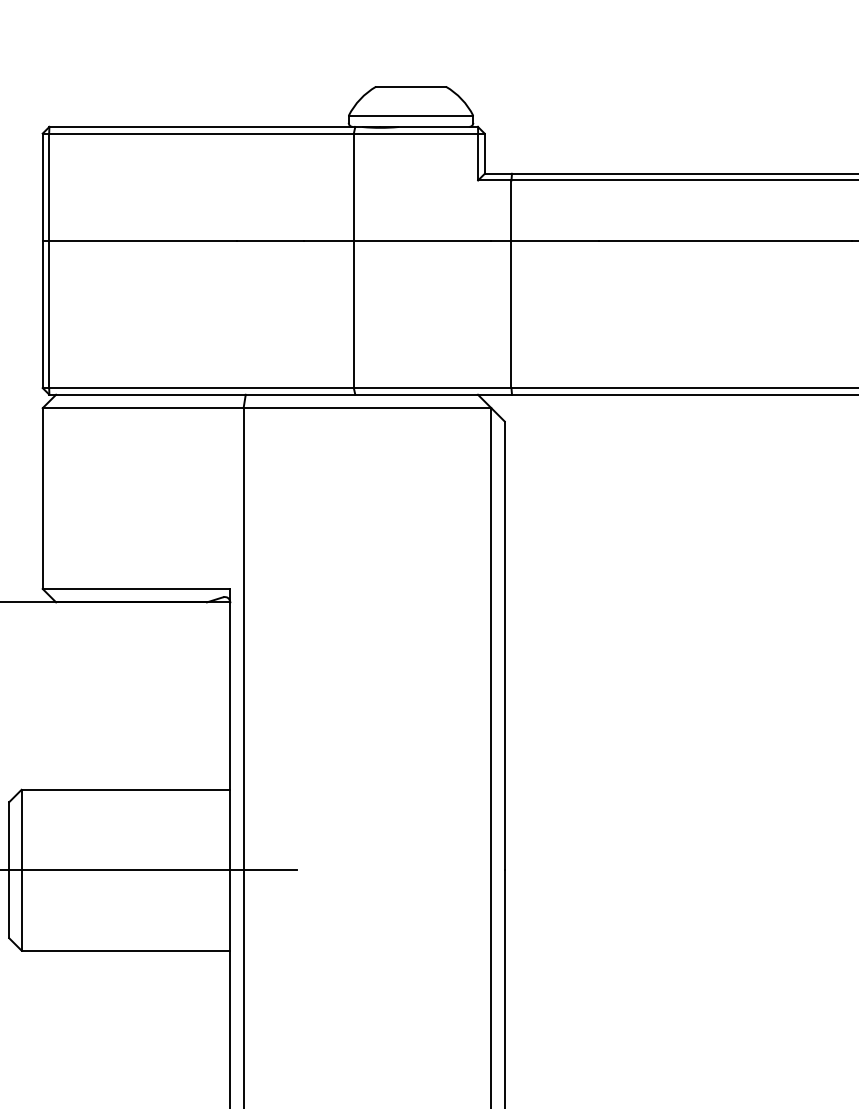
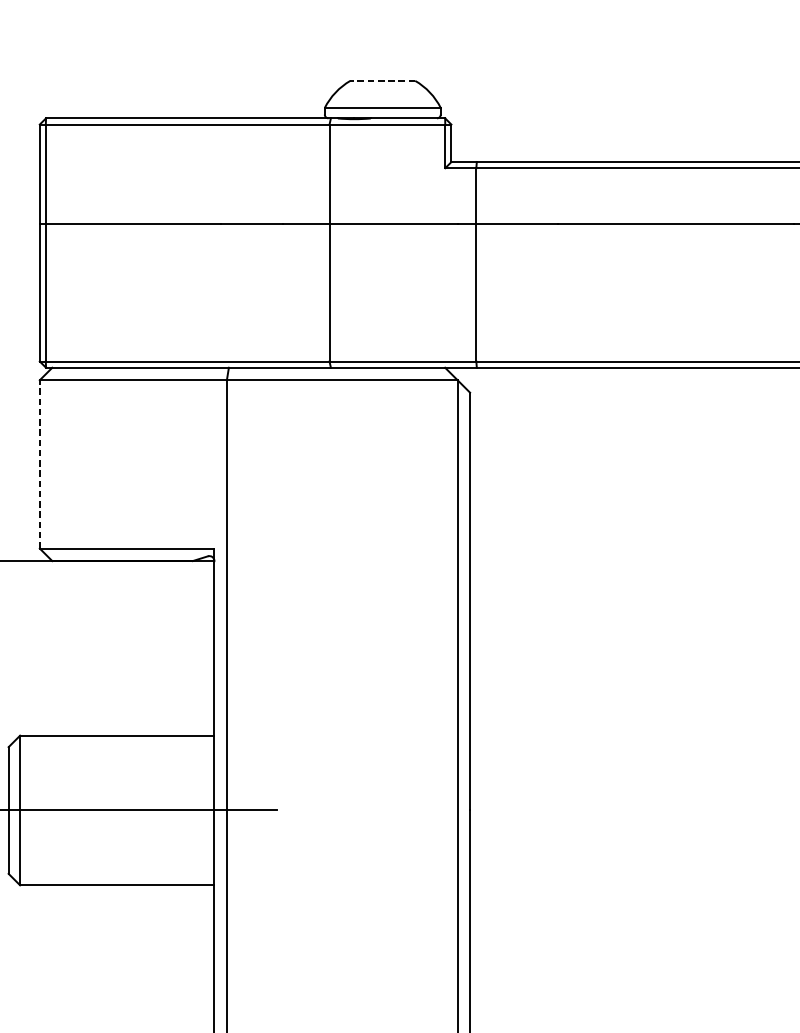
line: (411, 86) -> (383, 80), solid -> dashed
line: (42, 498) -> (39, 464), solid -> dashed

